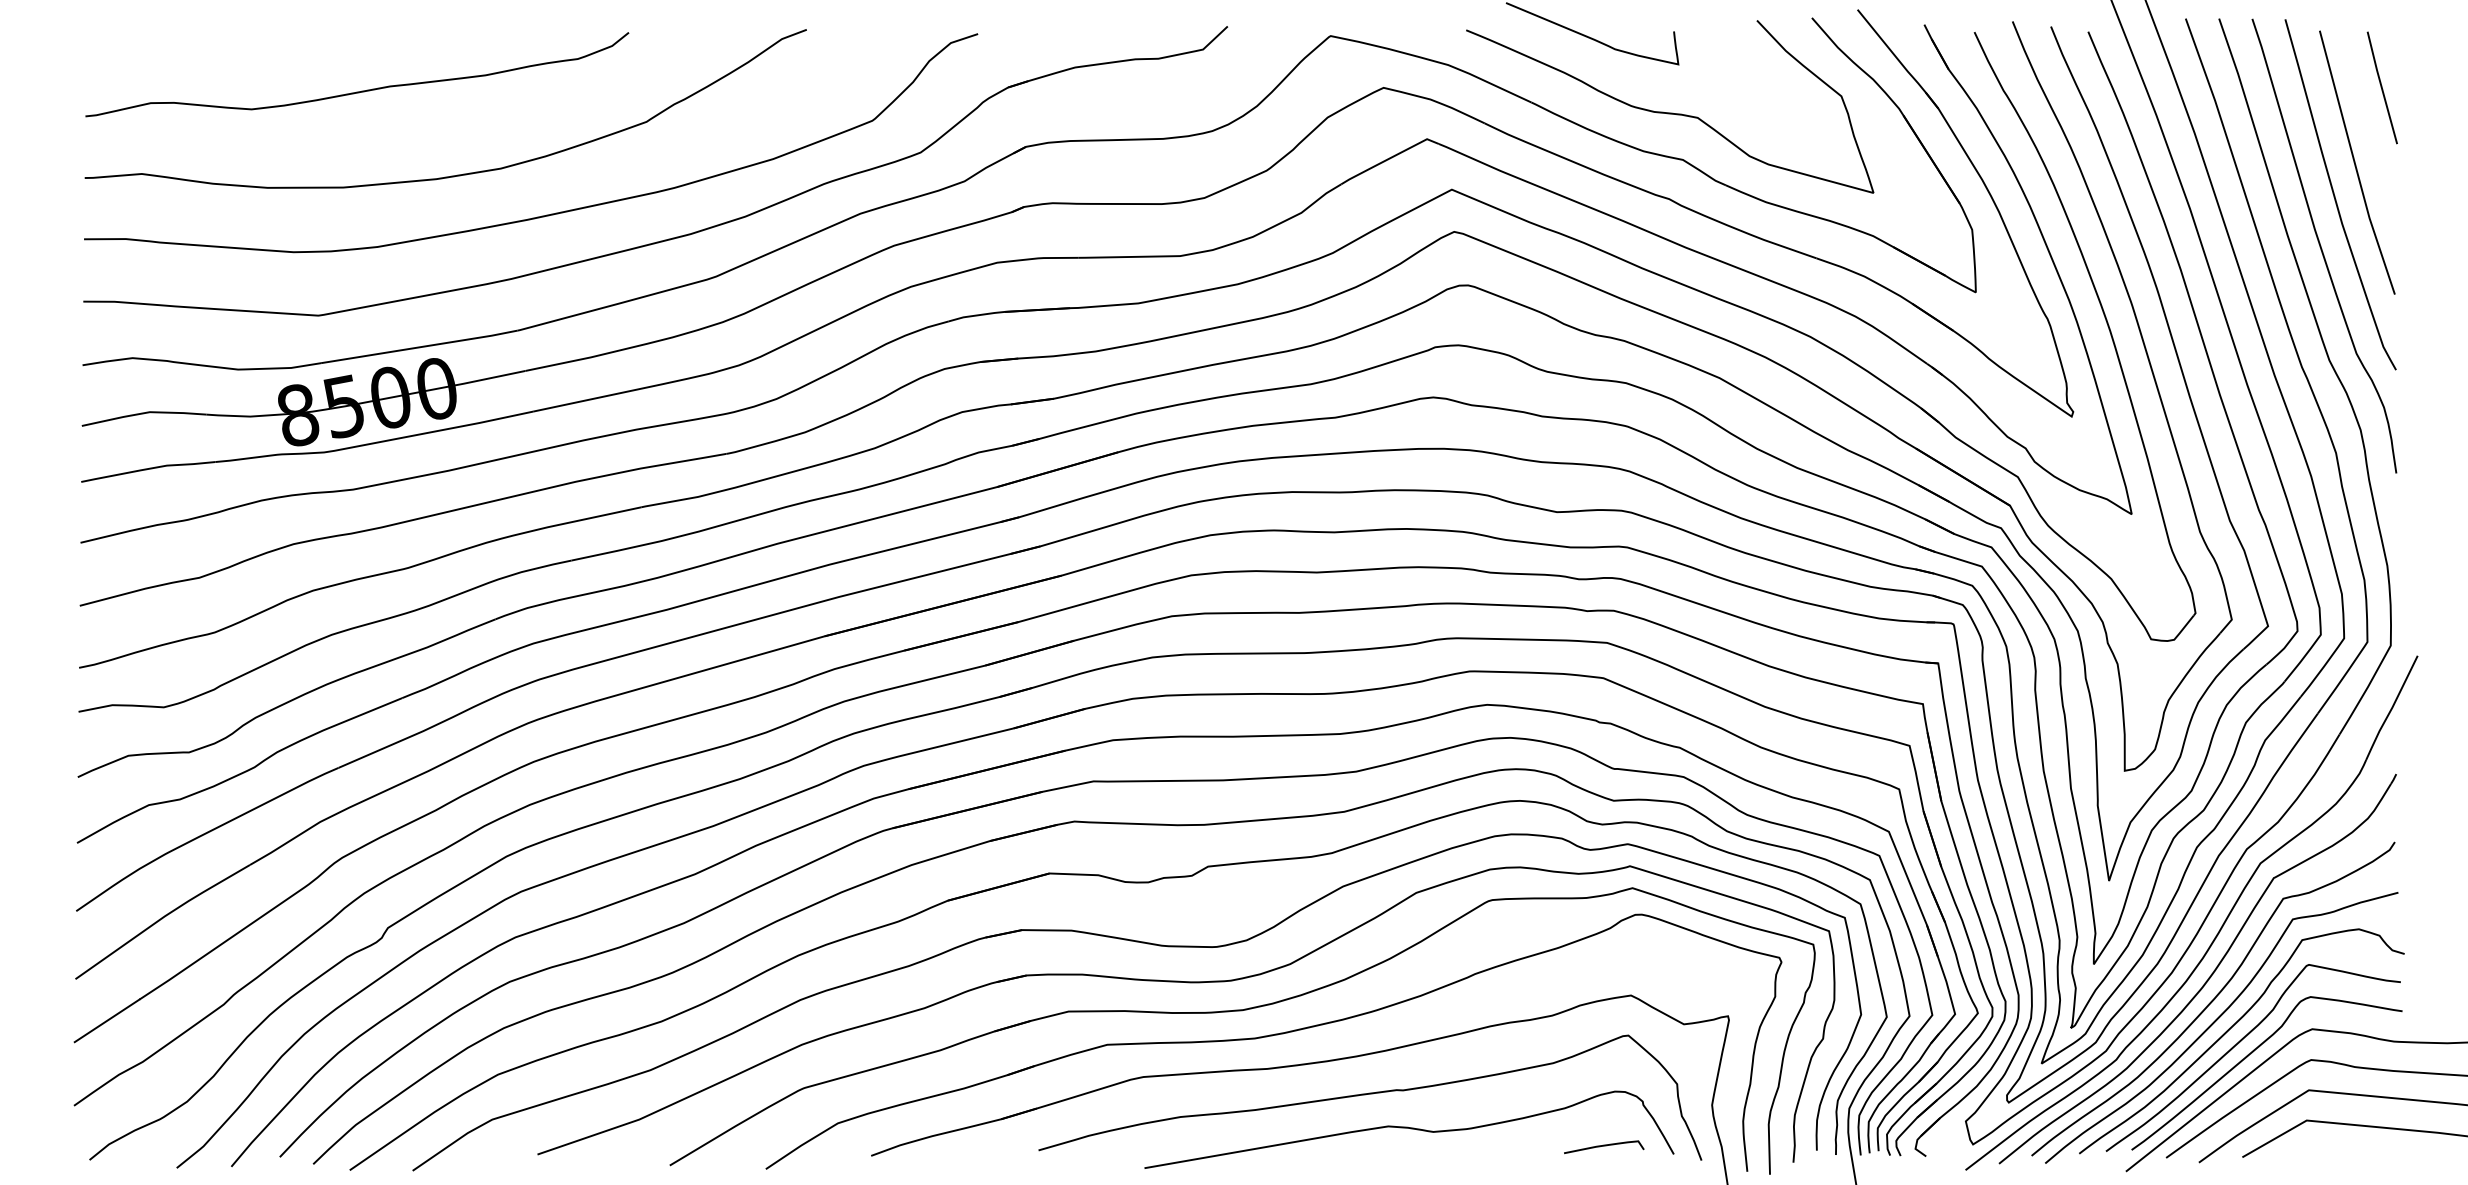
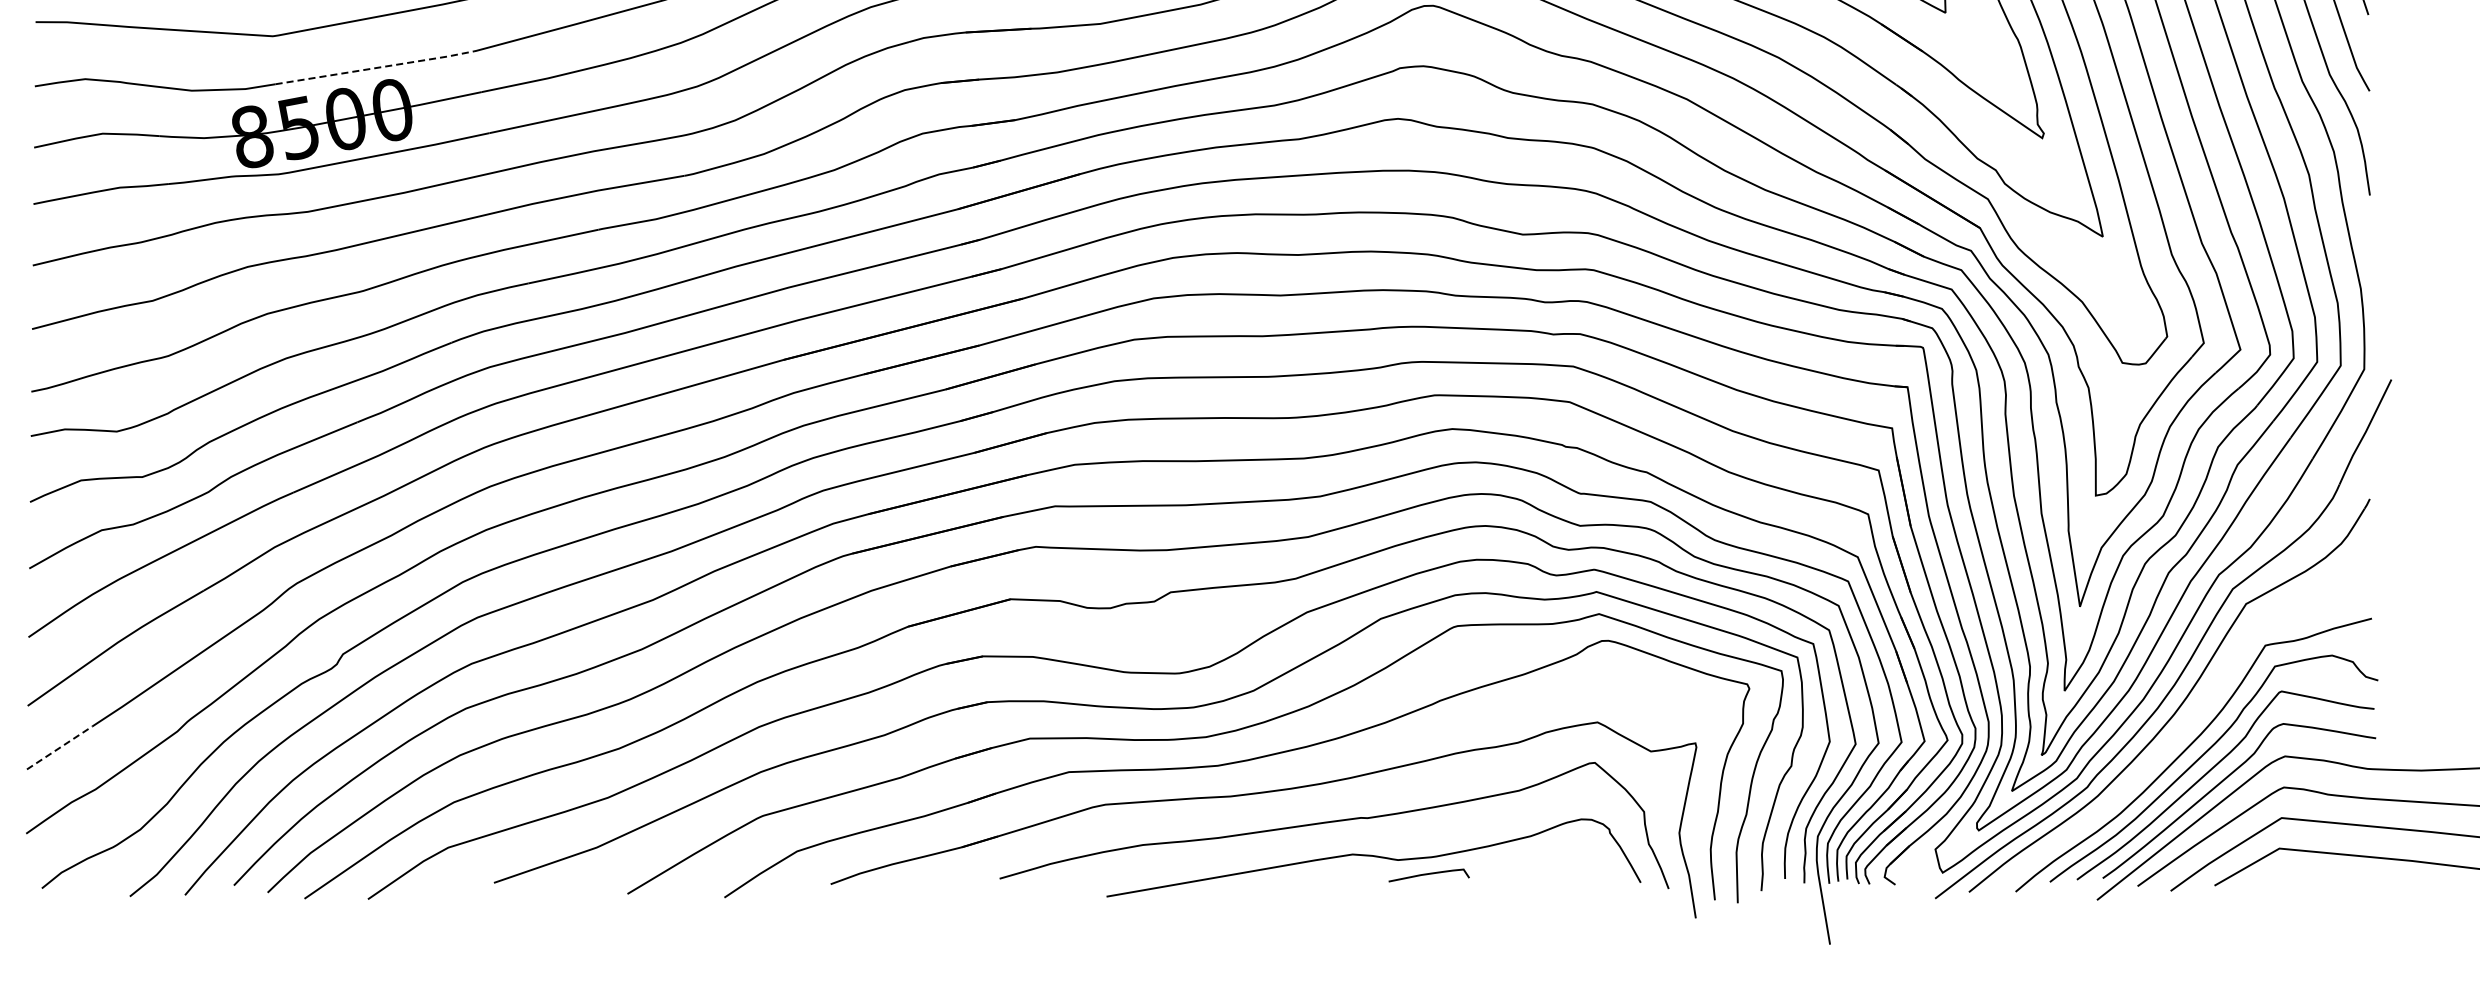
line: (420, 347) -> (375, 68), solid -> dashed
curve: (2213, 998) -> (2185, 725), removed
line: (107, 1020) -> (60, 747), solid -> dashed
curve: (1604, 1146) -> (1429, 874), moved

